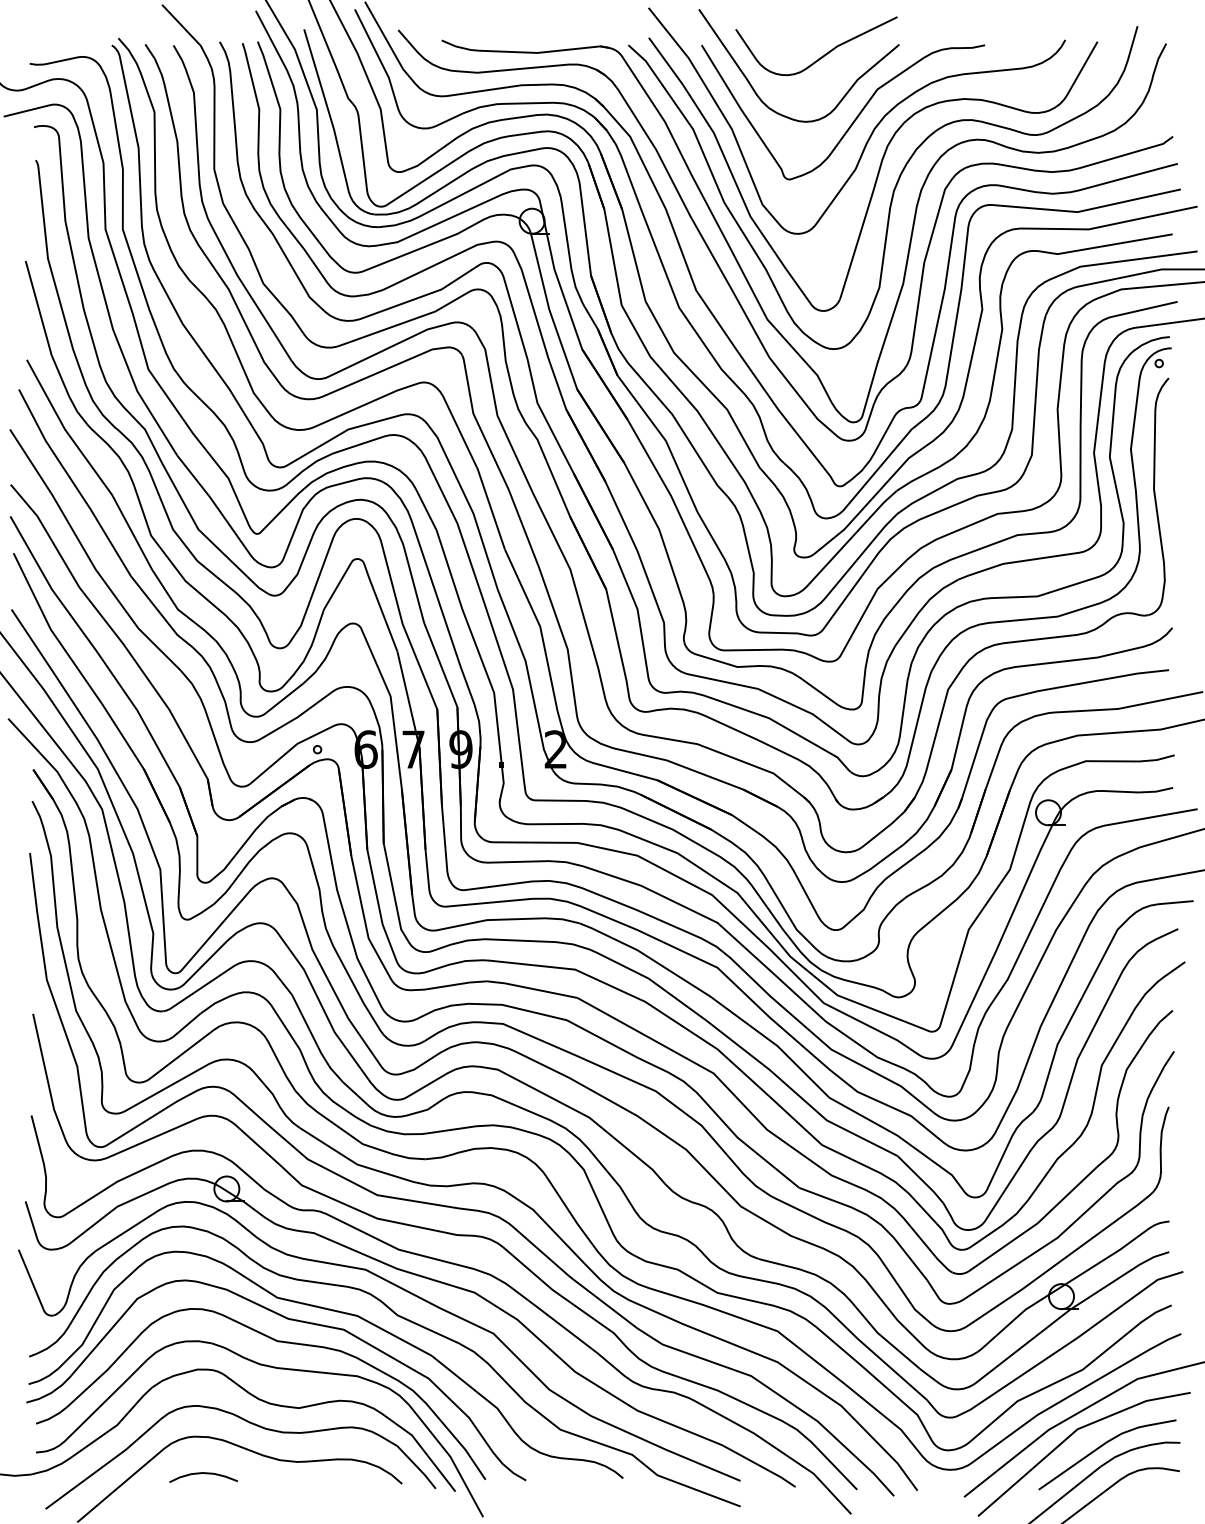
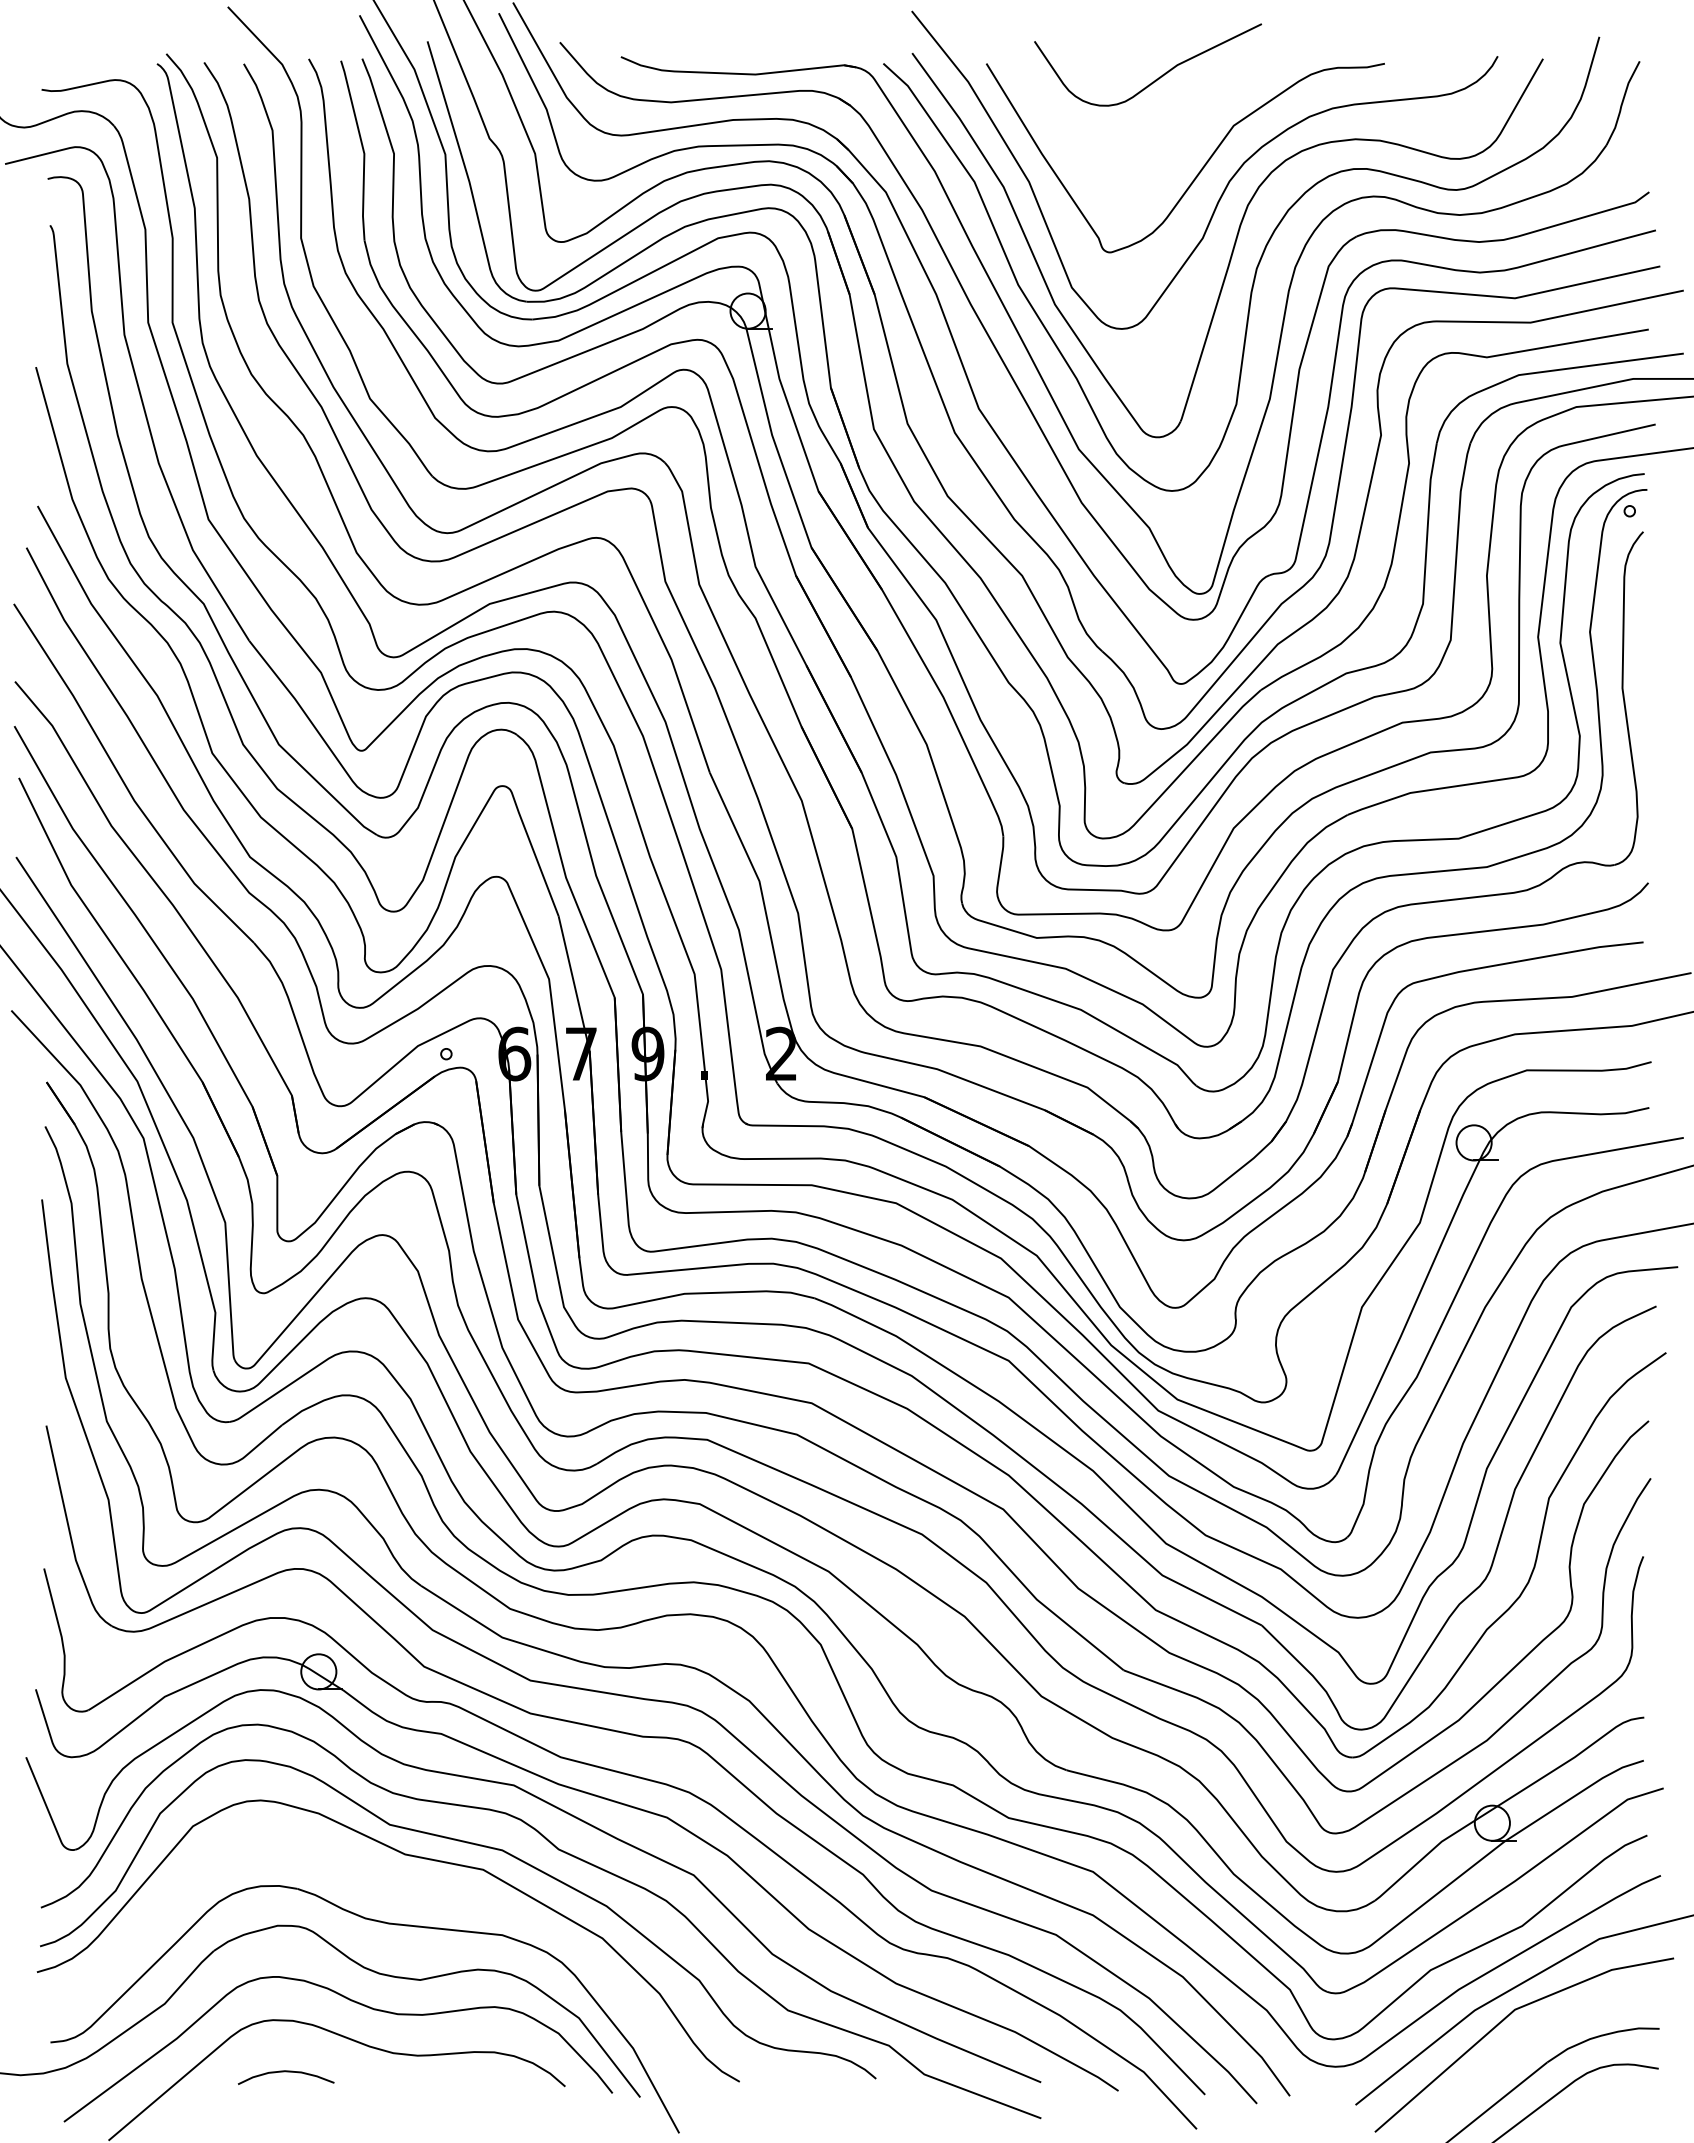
curve: (758, 95) -> (1066, 134), removed
part: (276, 1341) -> (388, 1886), removed
curve: (1102, 1446) -> (1550, 2033), removed

